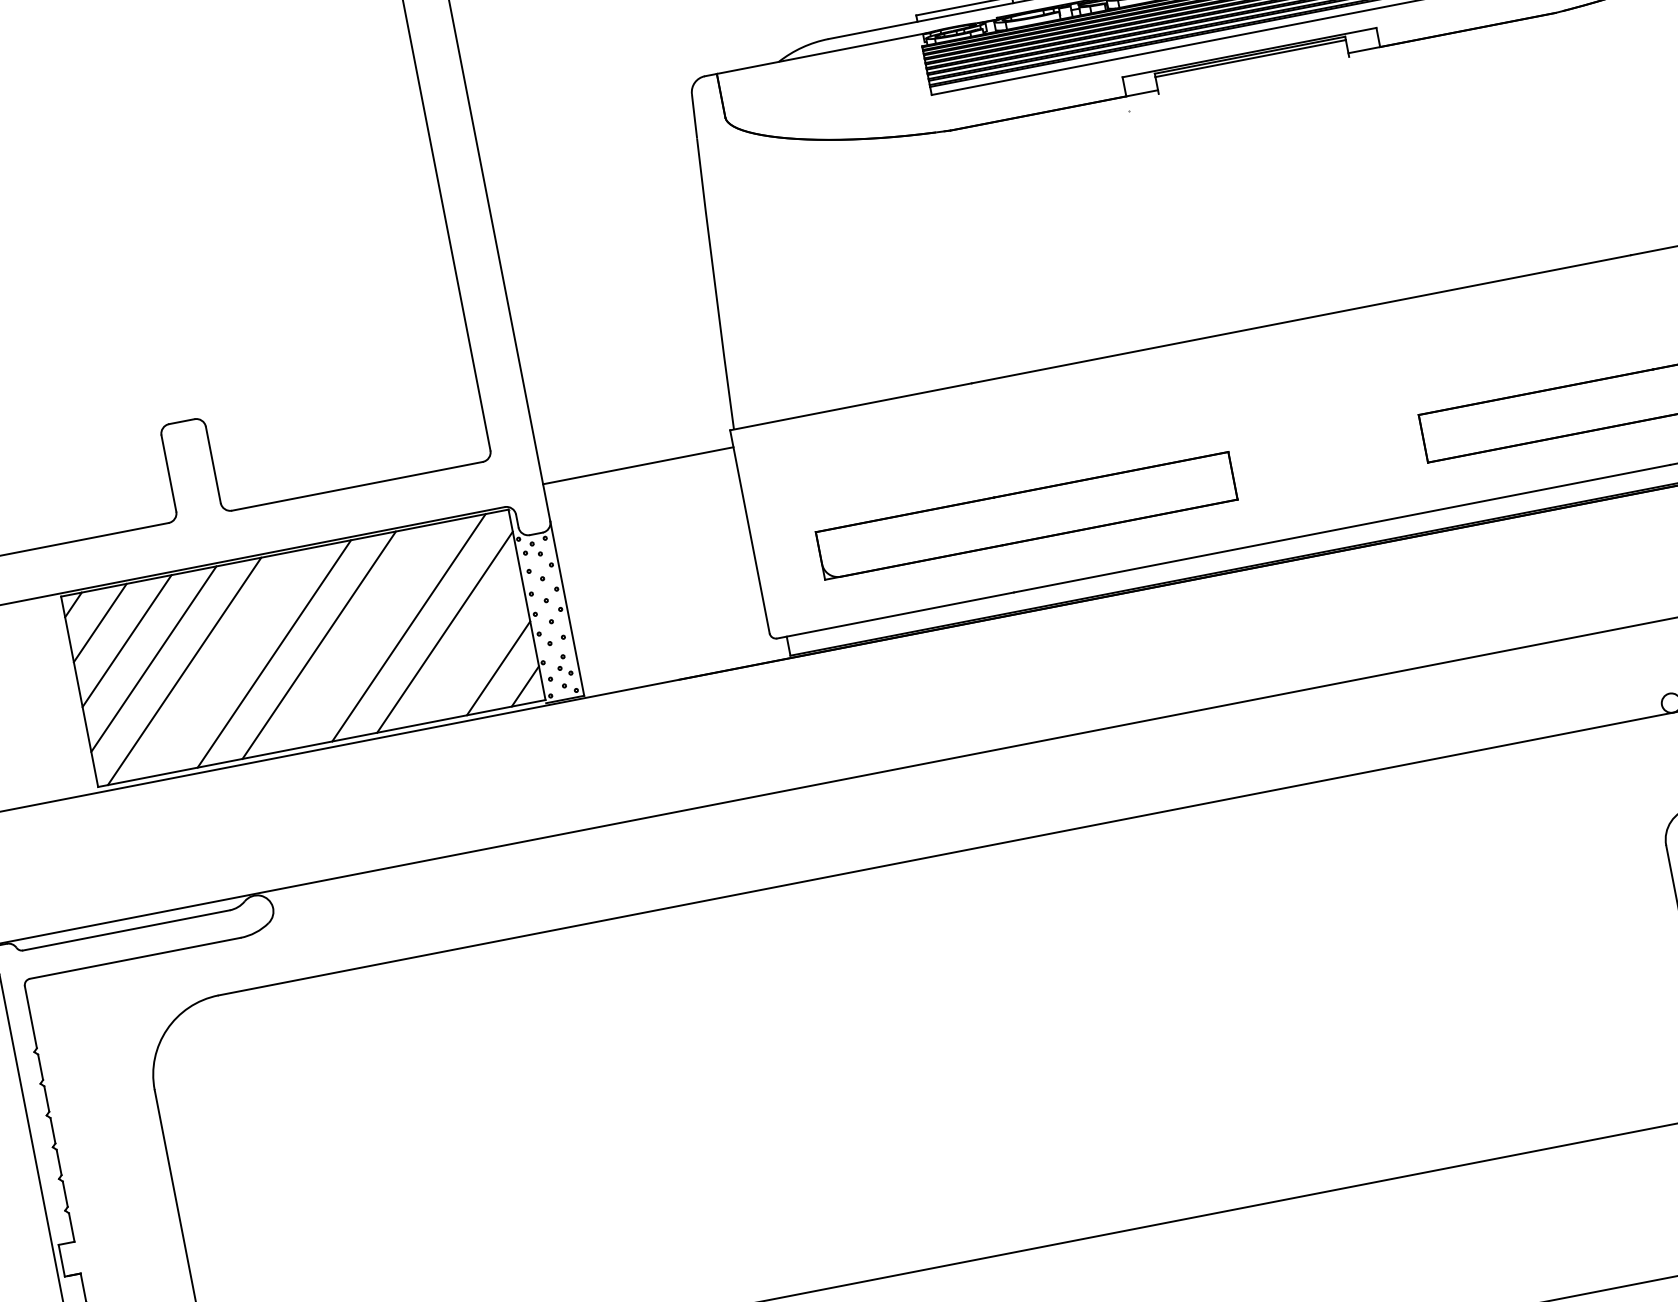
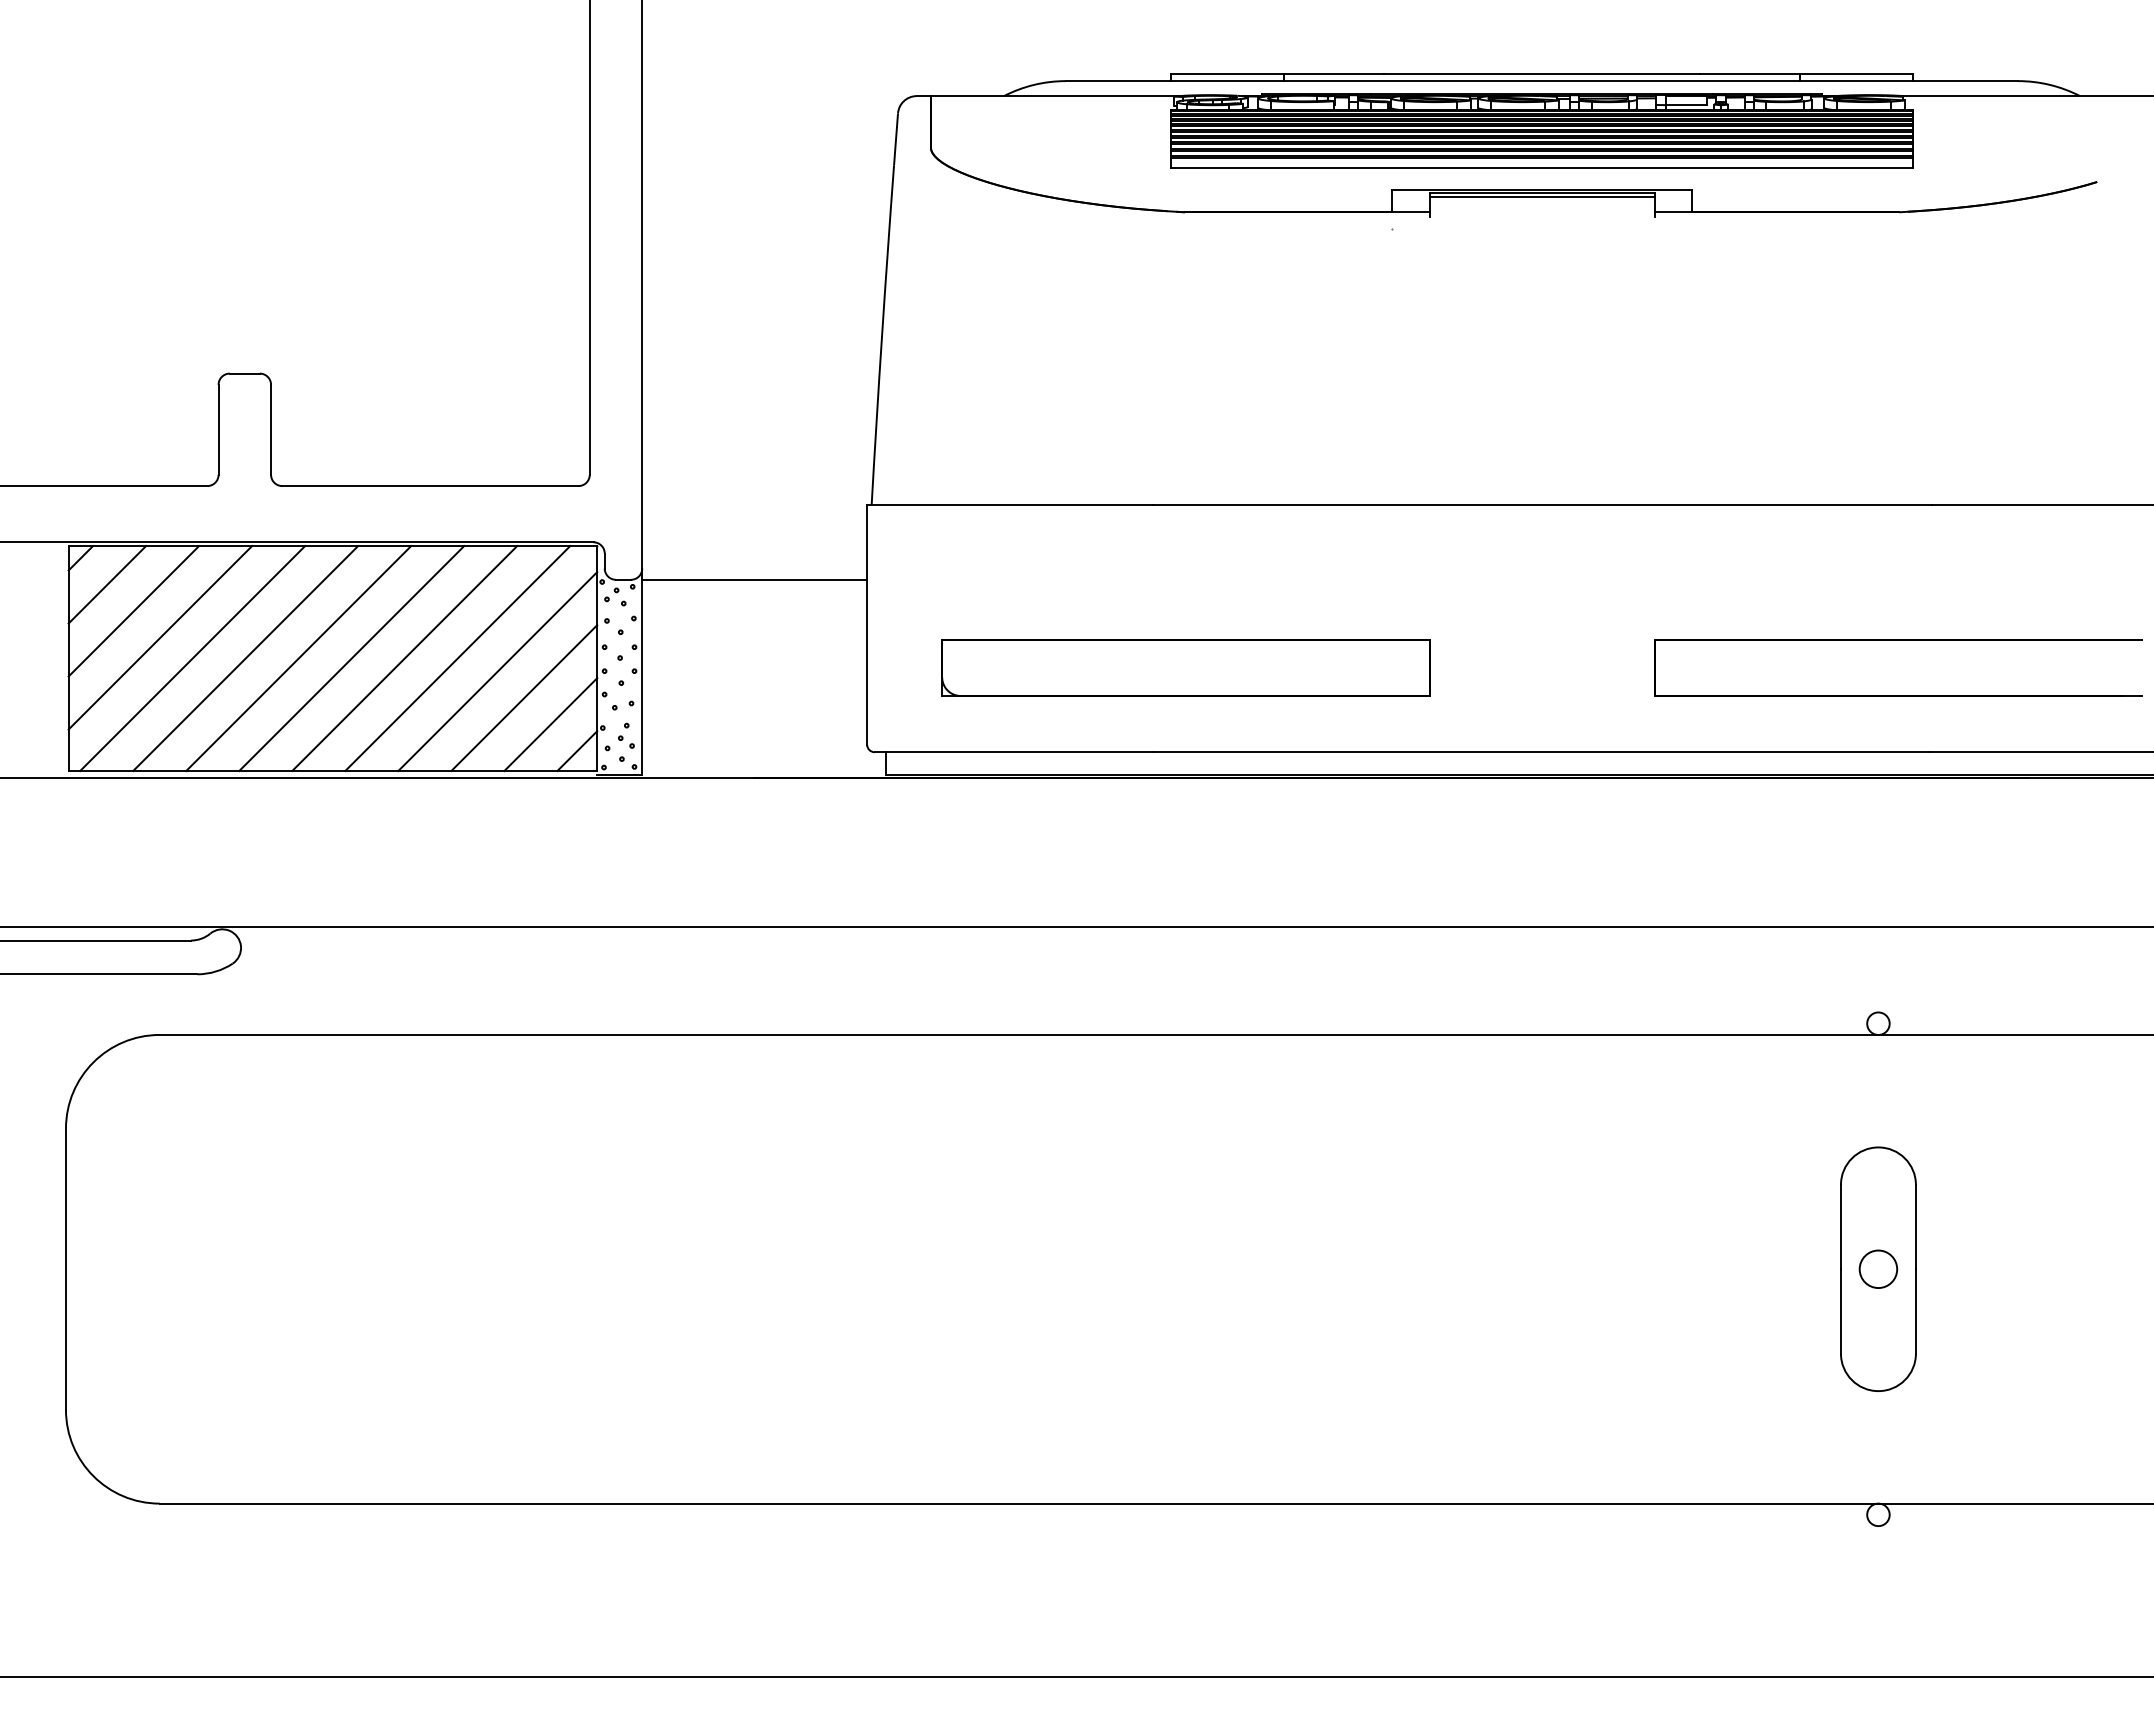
line: (638, 465) -> (754, 579), moved
line: (363, 636) -> (404, 658), added
line: (472, 650) -> (524, 698), added
line: (229, 662) -> (245, 658), added

